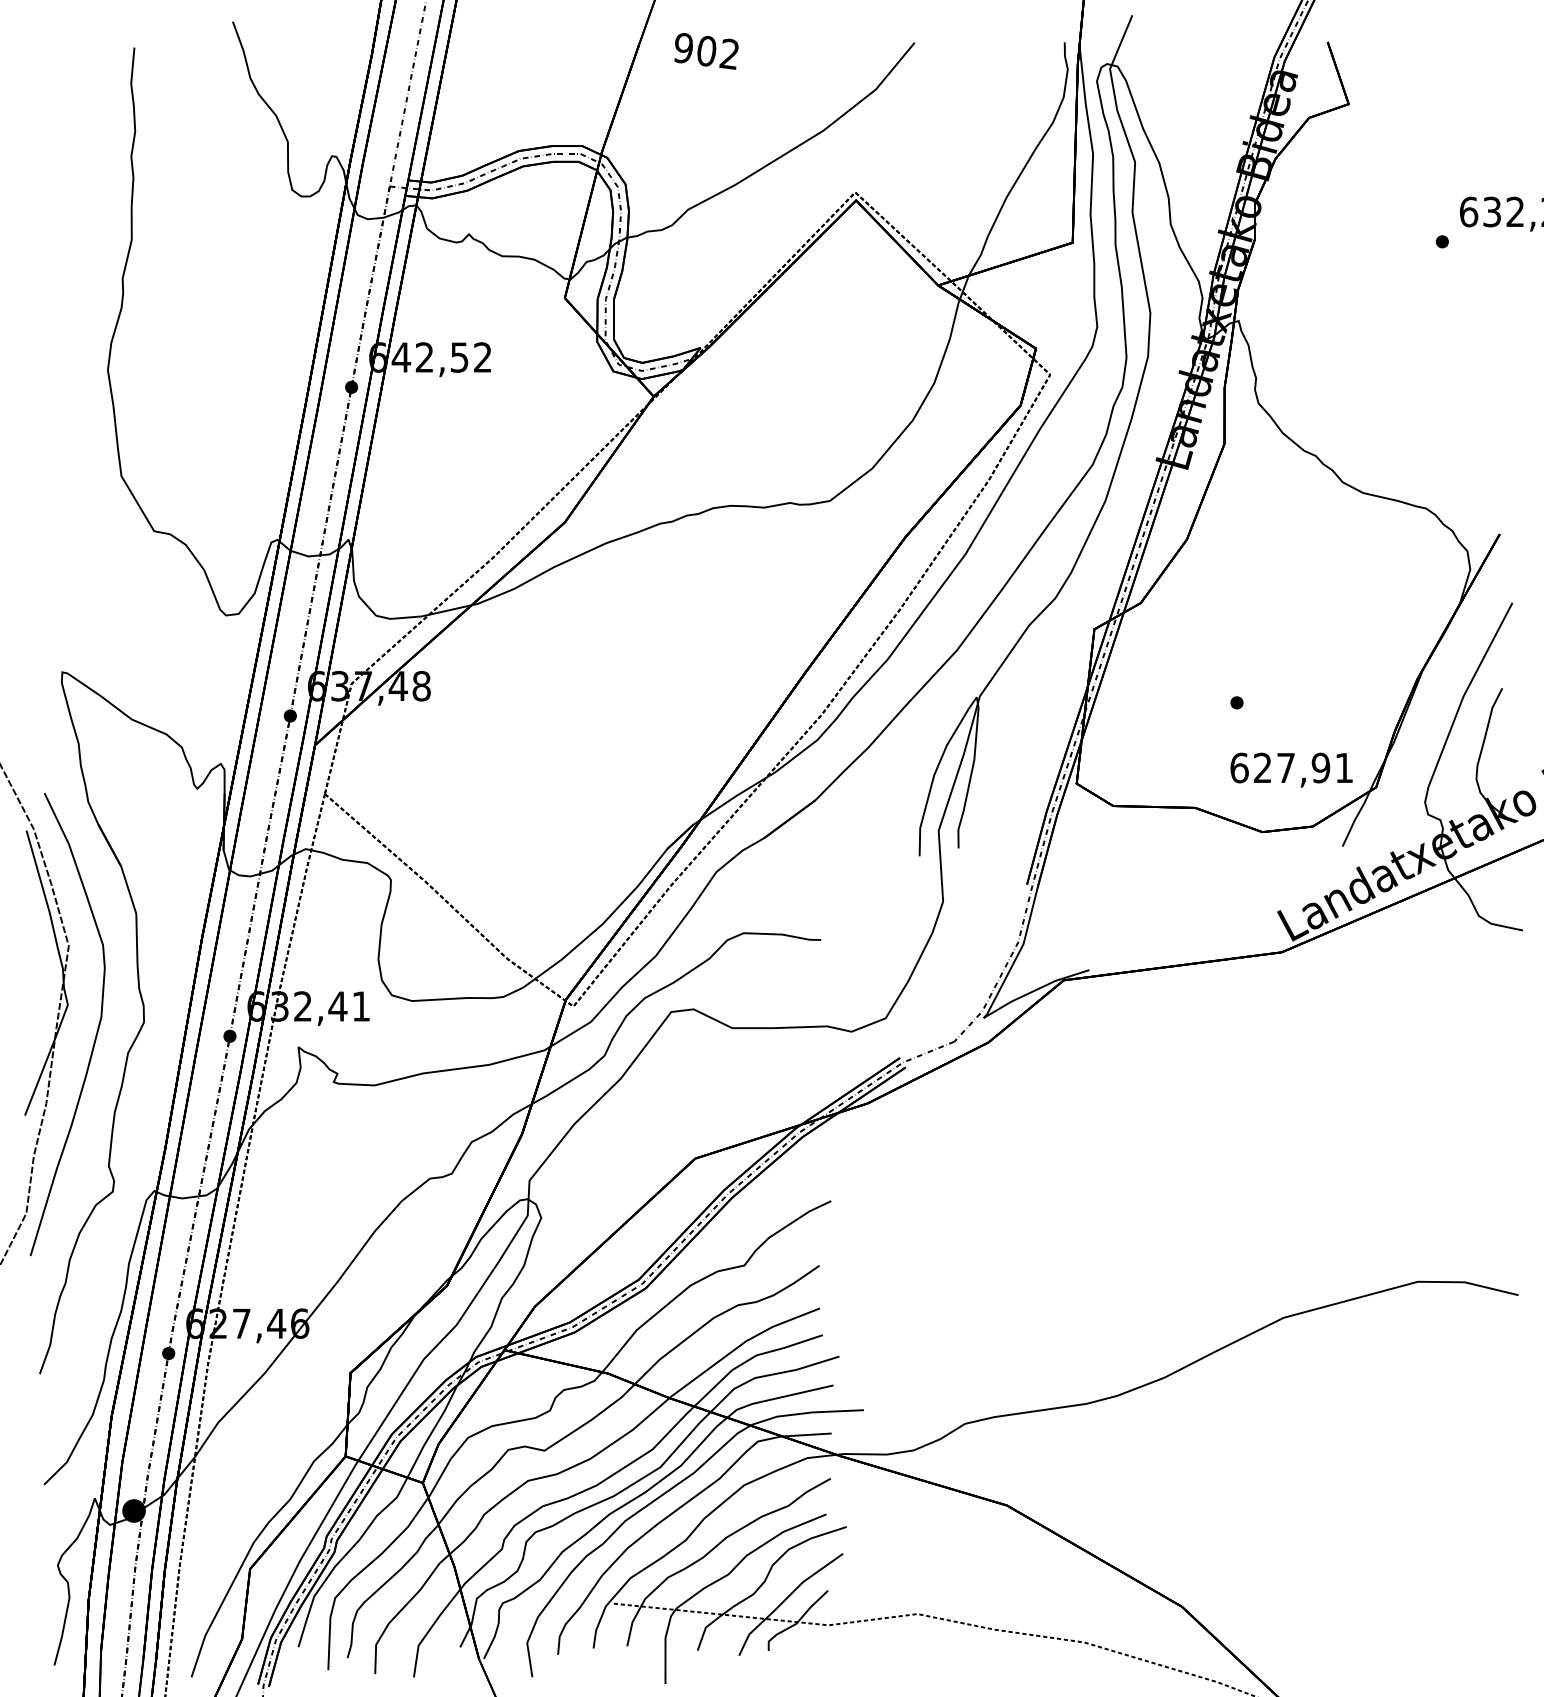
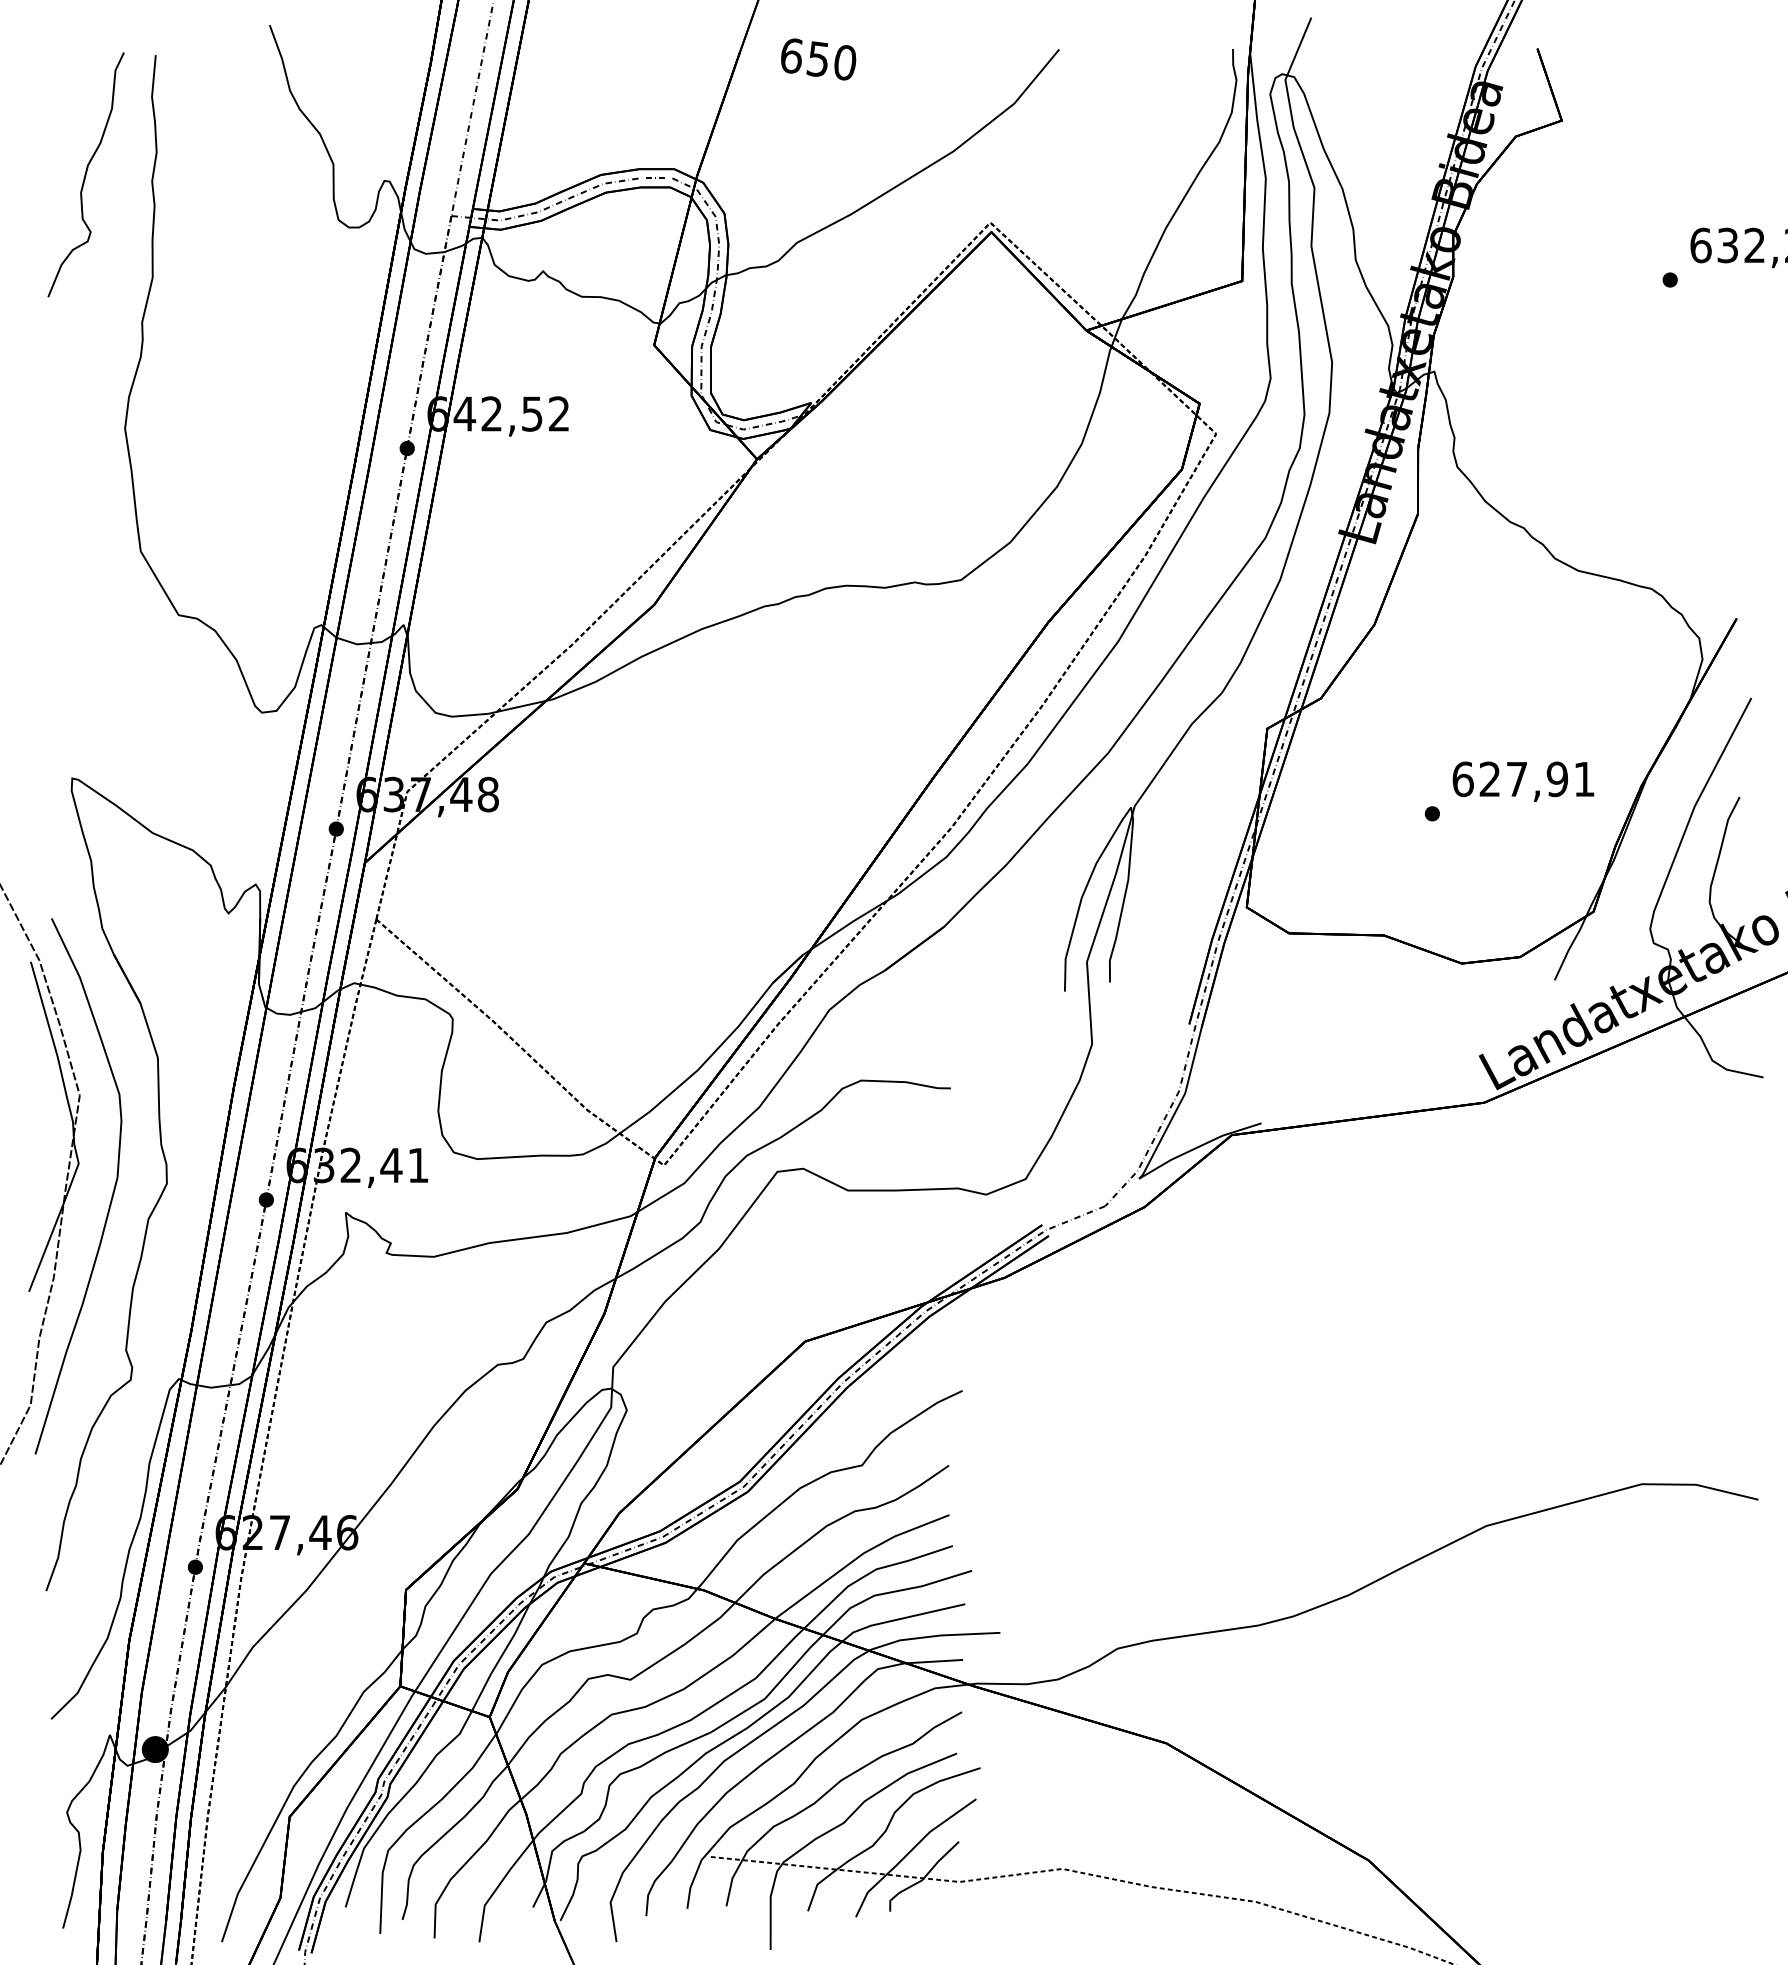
text: (706, 51) -> (818, 59), 902 -> 650
curve: (74, 150) -> (86, 174), added
text: (1291, 769) -> (1523, 781), moved

